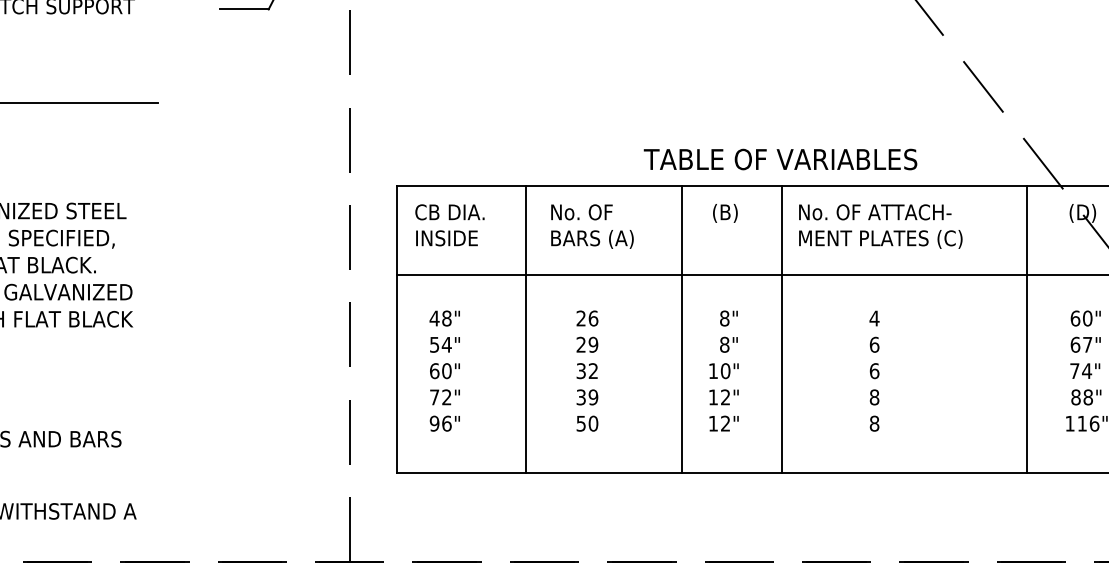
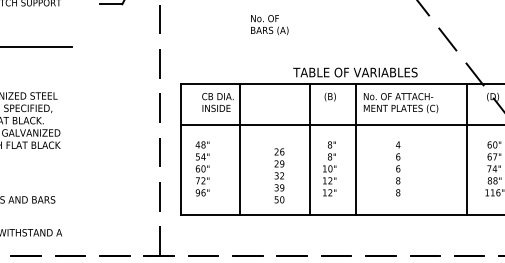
text: (449, 225) -> (217, 102), moved
text: (591, 227) -> (269, 25), moved
text: (587, 370) -> (279, 175), moved

